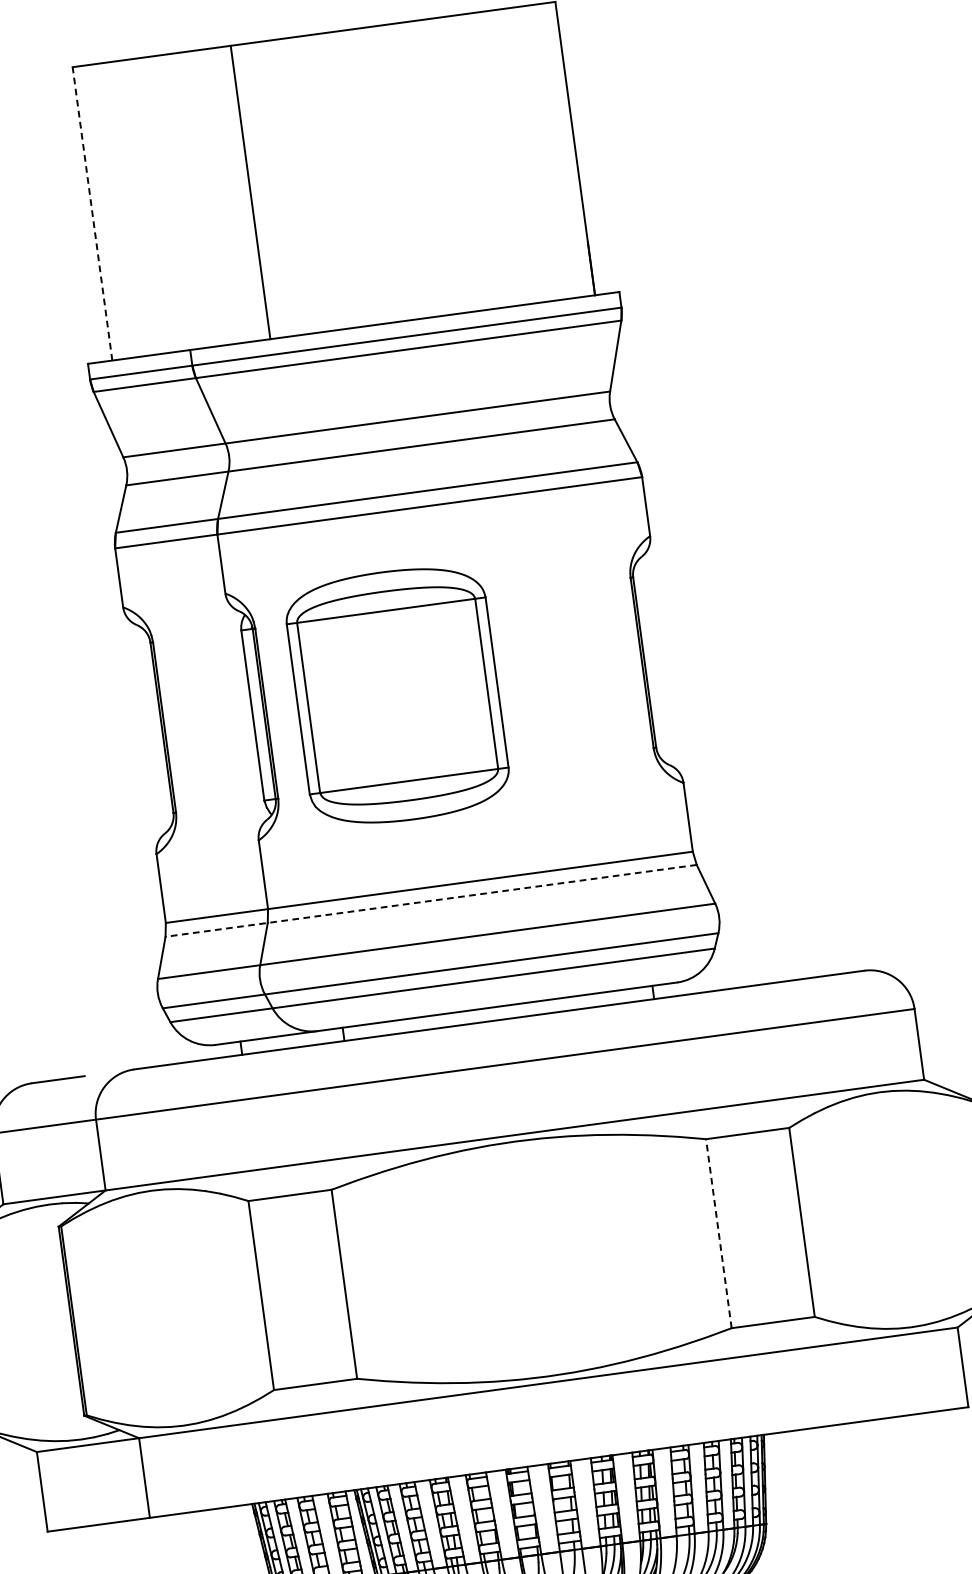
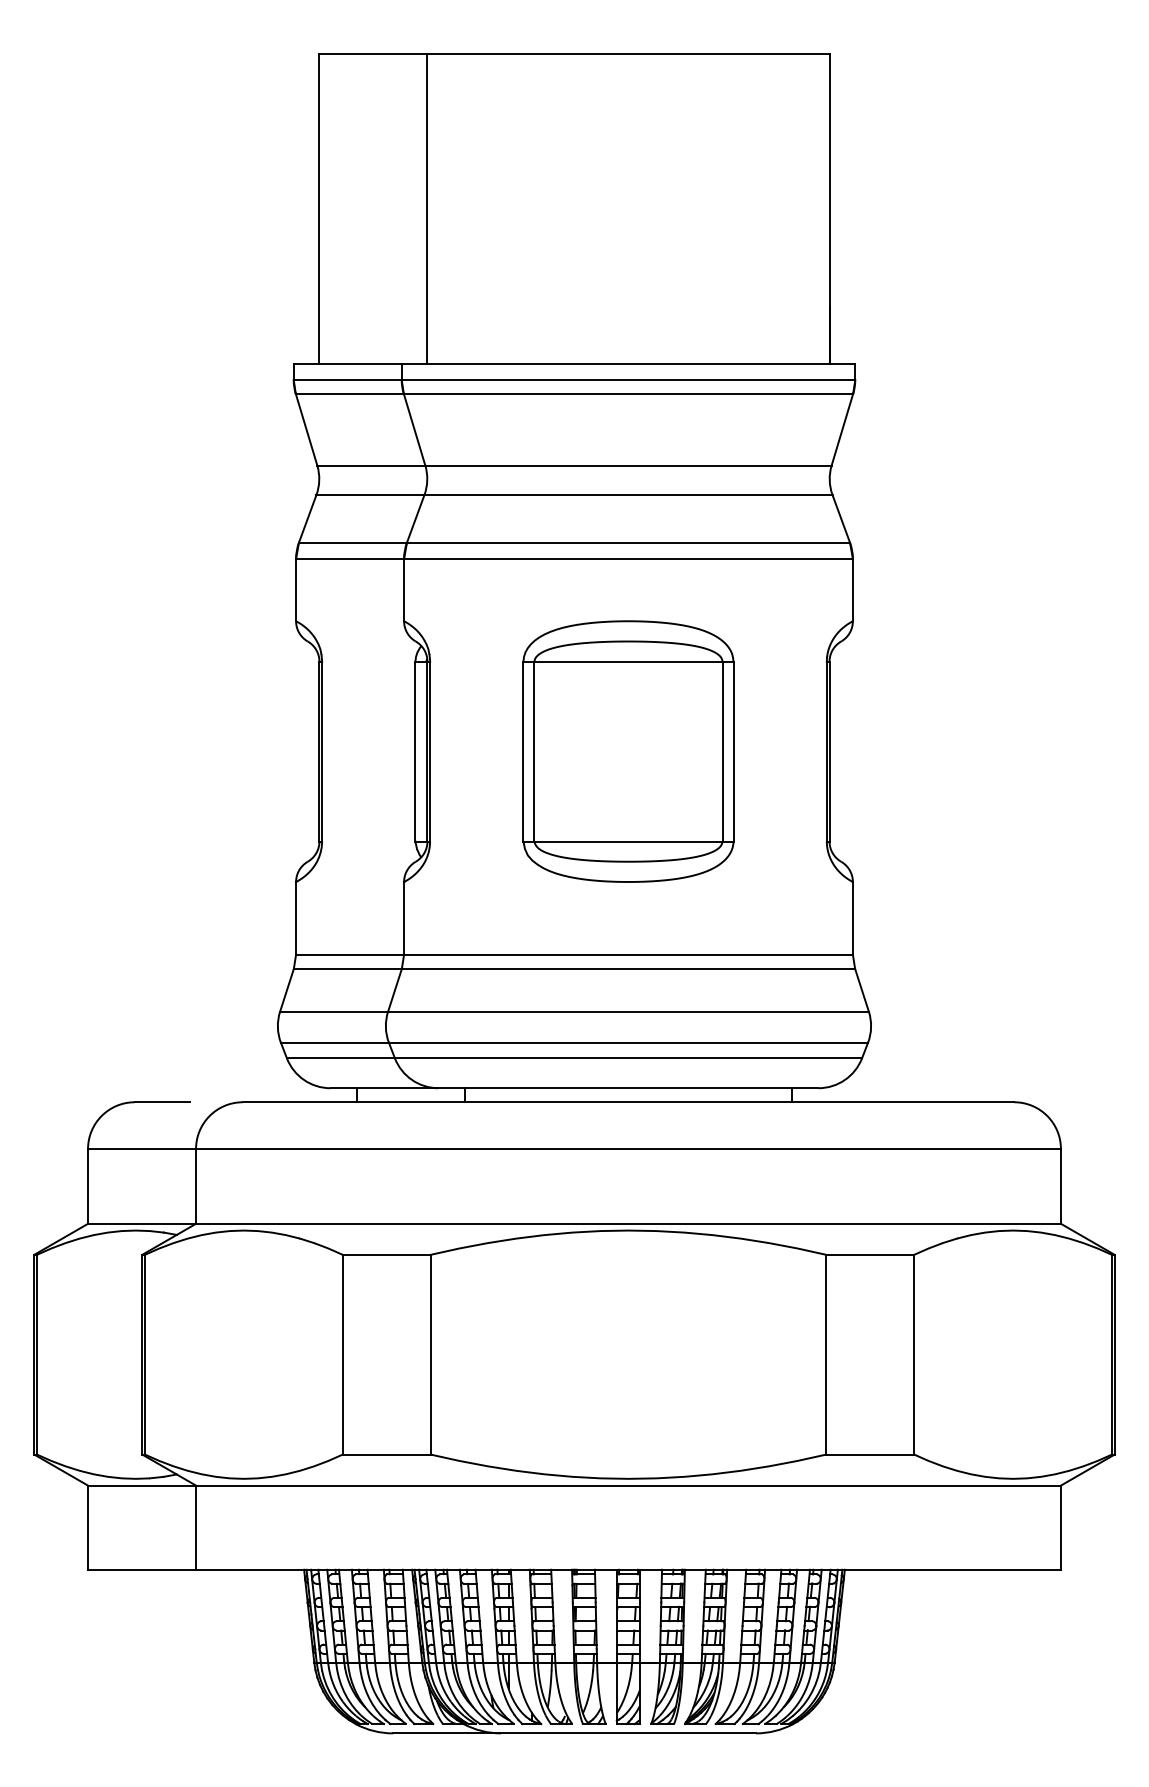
line: (250, 192) -> (427, 208), moved
line: (92, 213) -> (319, 208), dashed -> solid
part: (397, 695) -> (628, 751), moved
line: (431, 900) -> (574, 968), dashed -> solid
line: (718, 1233) -> (826, 1354), dashed -> solid

